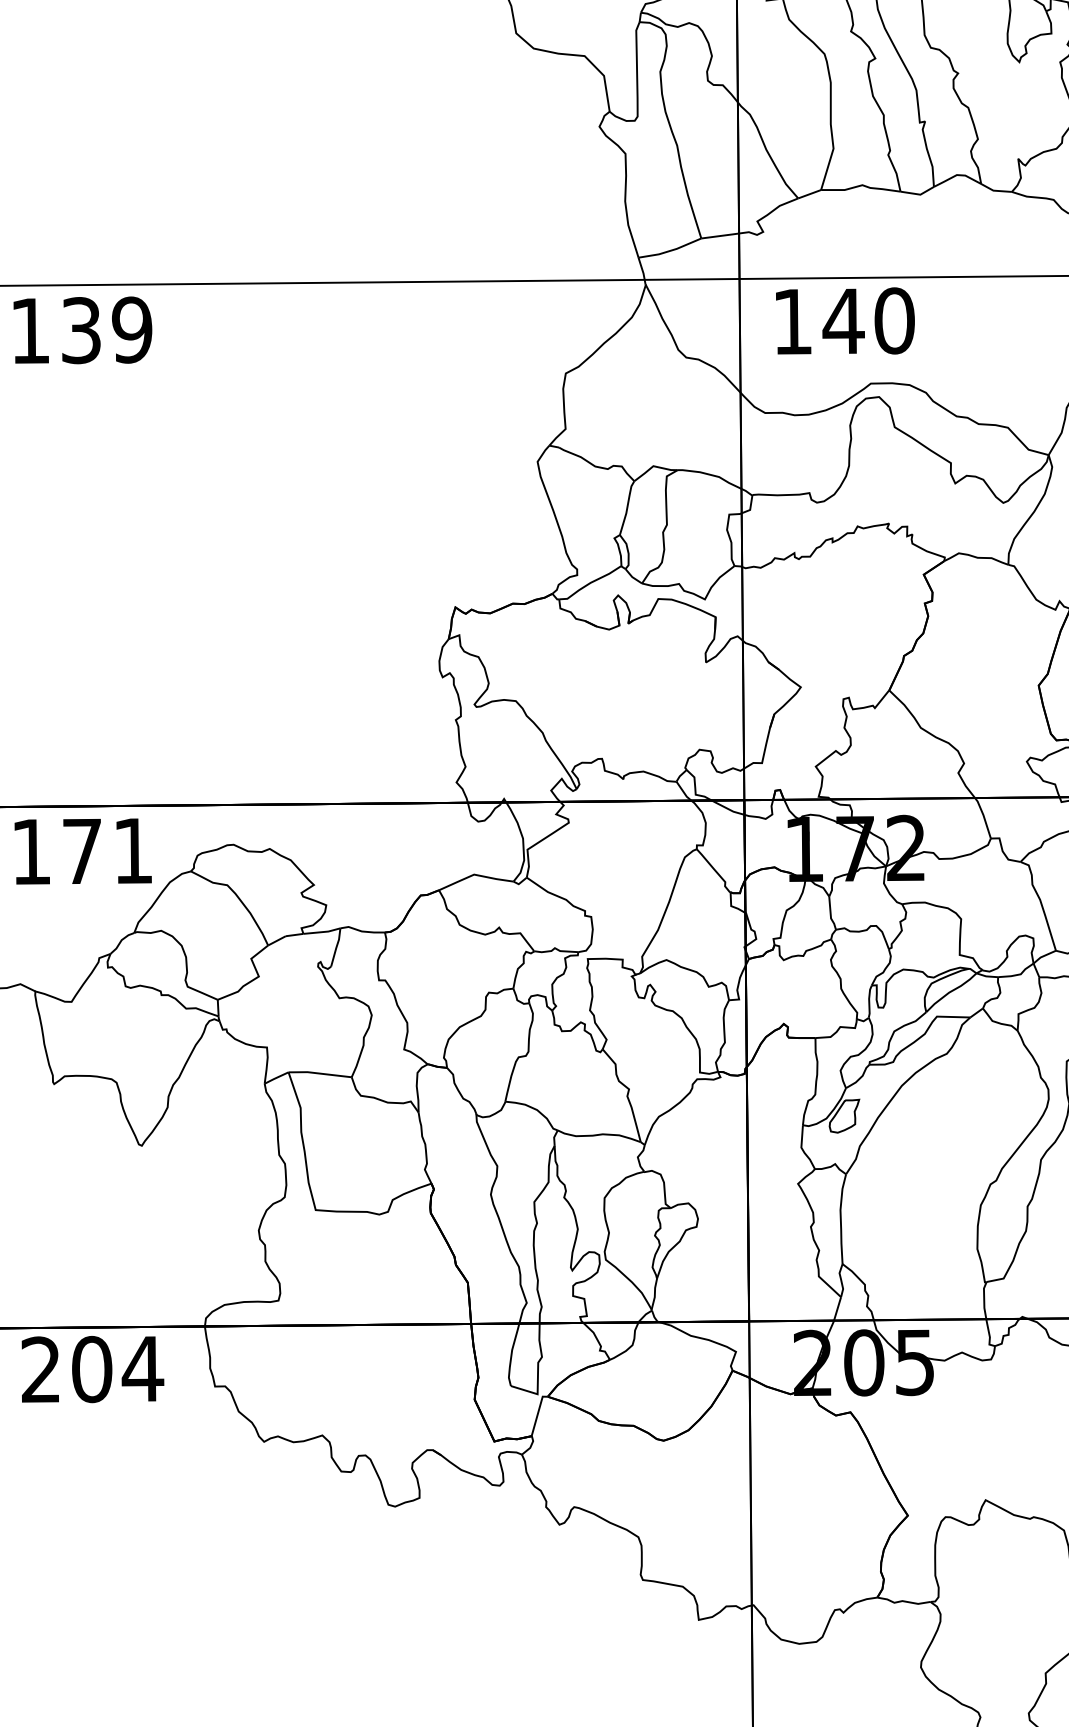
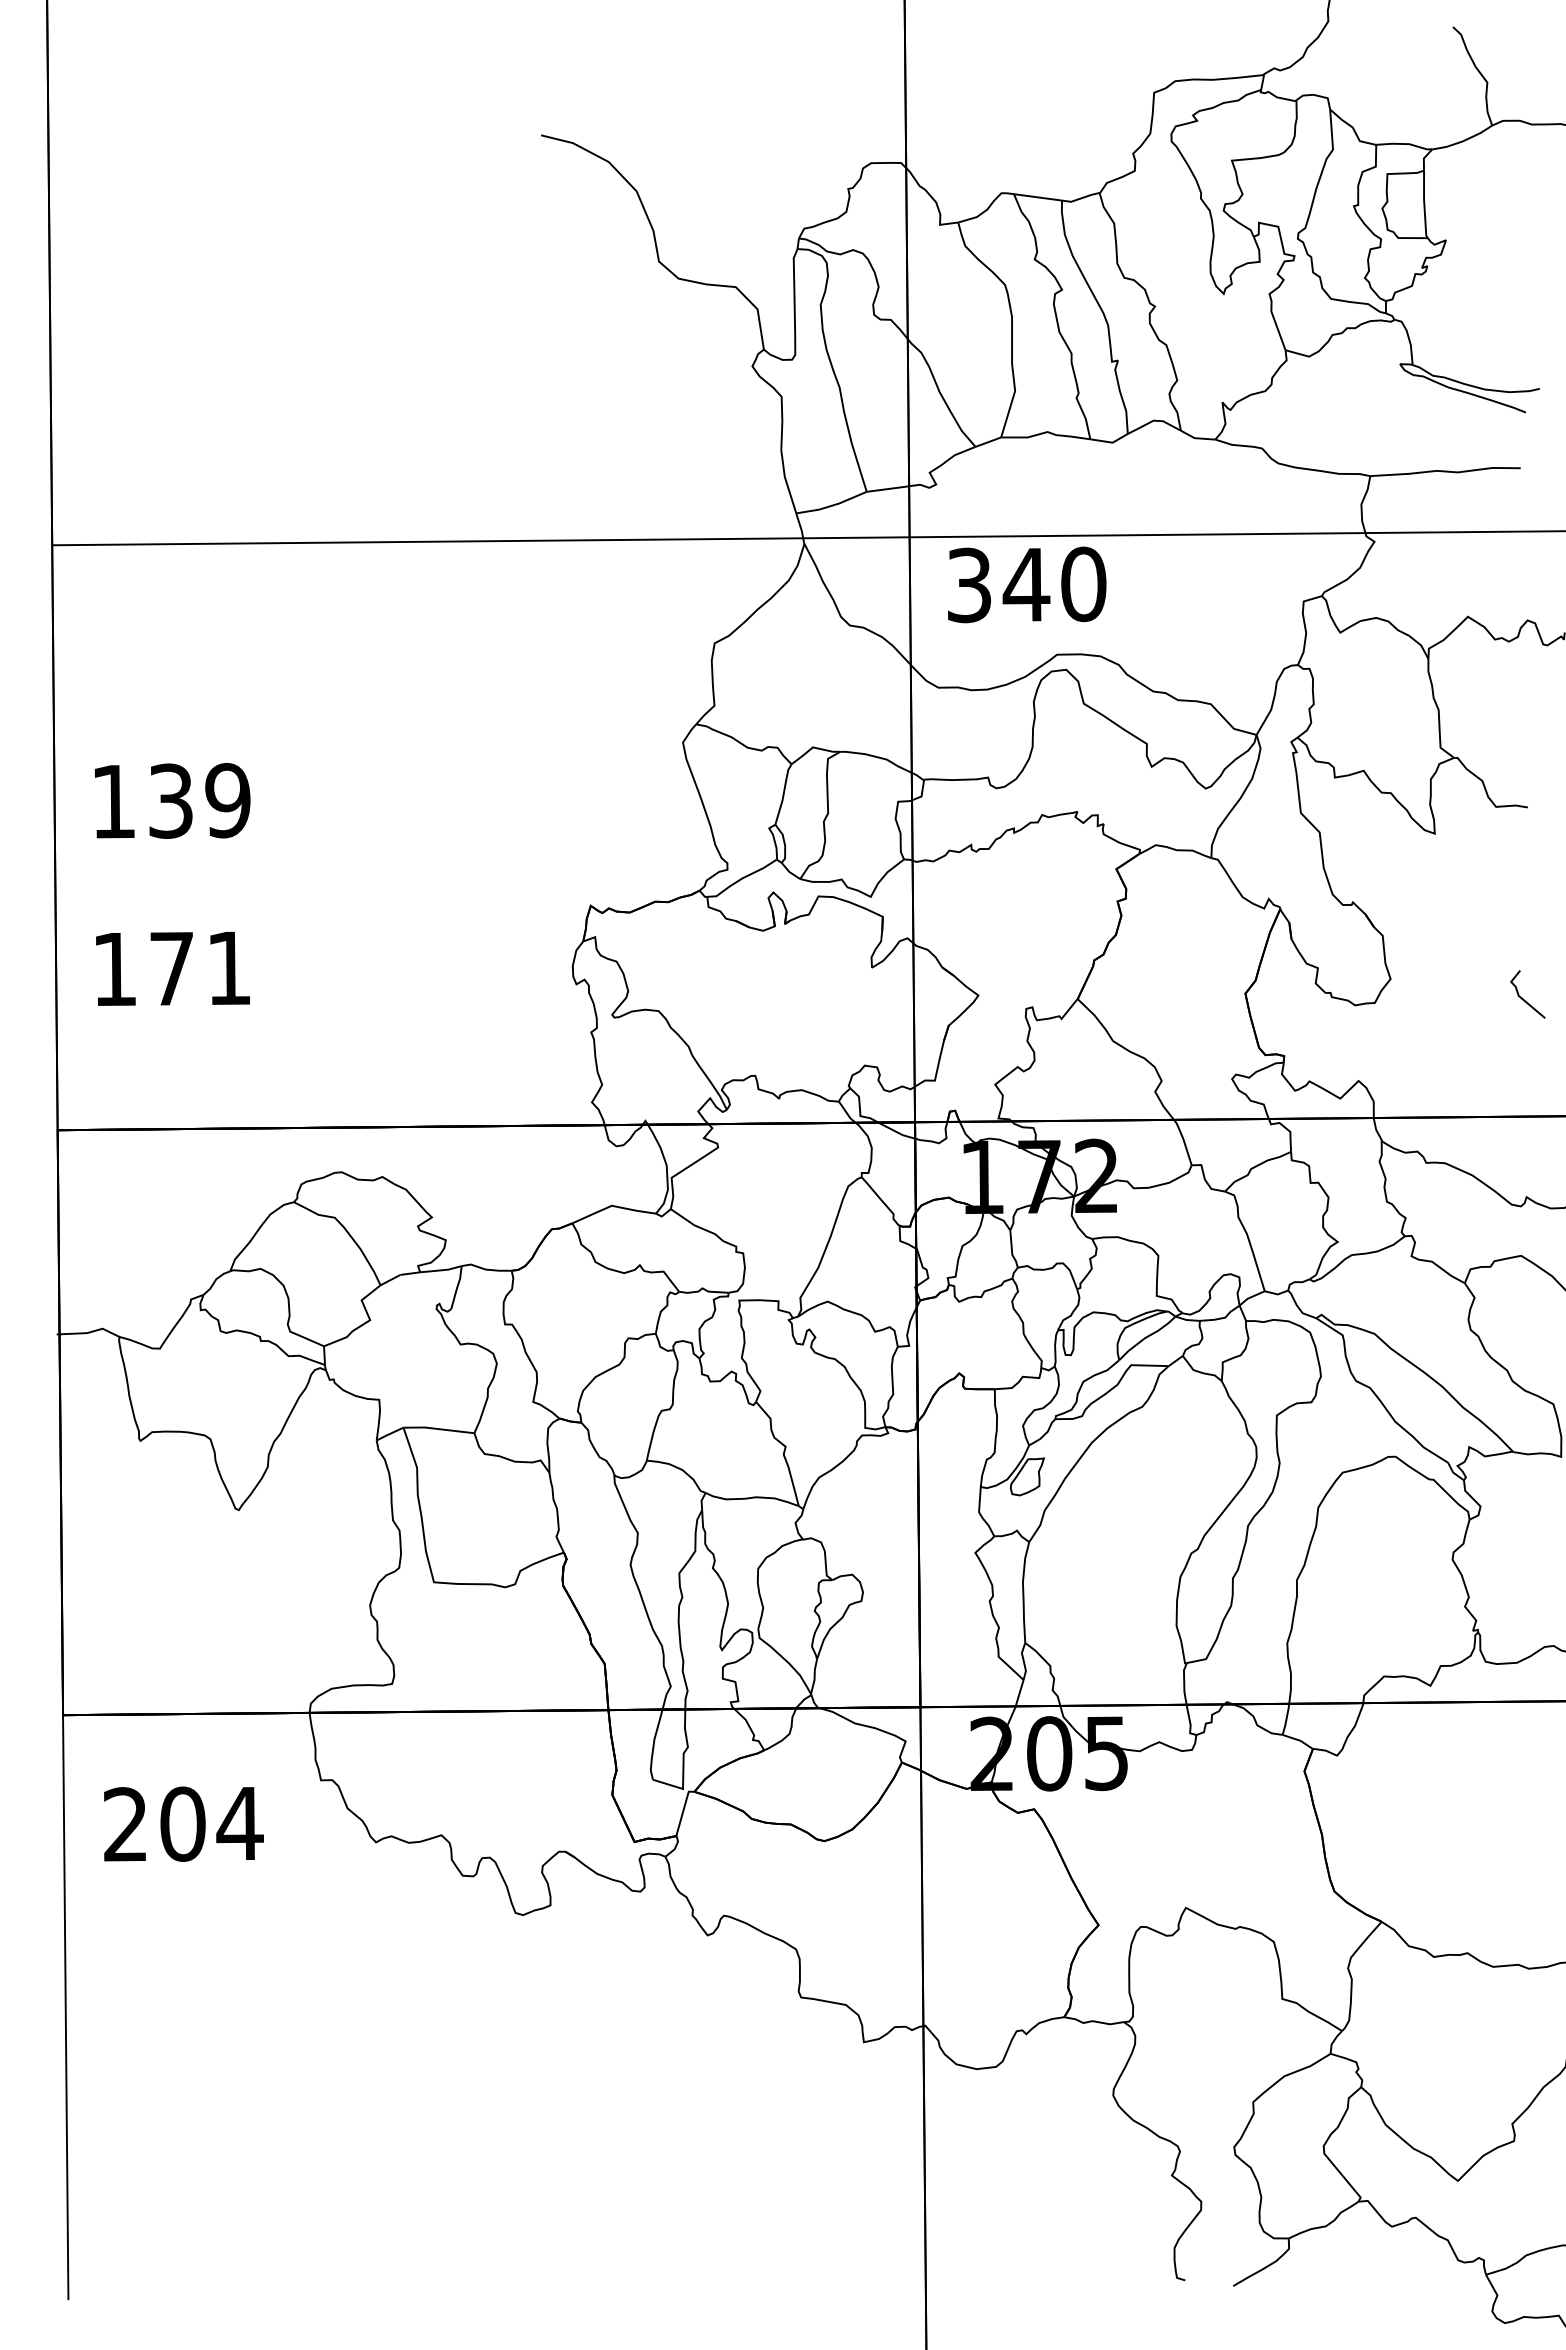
text: (792, 321) -> (969, 585), 140 -> 340
text: (82, 329) -> (172, 800), moved
text: (82, 851) -> (172, 968), moved
text: (92, 1368) -> (183, 1823), moved

